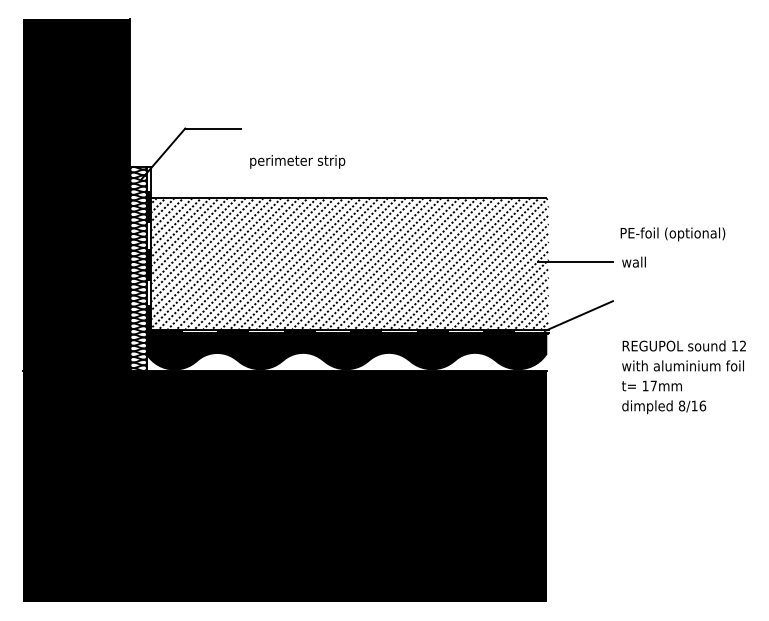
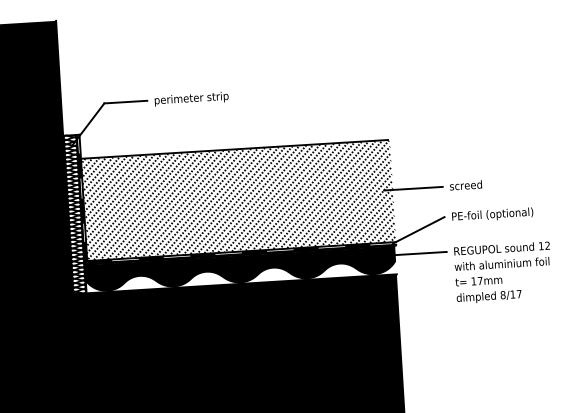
text: (297, 161) -> (191, 98), moved
text: (672, 234) -> (492, 215), moved
text: (642, 261) -> (465, 184), wall -> screed
line: (575, 346) -> (417, 254), added
text: (702, 405) -> (518, 293), 8/16 -> 8/17

